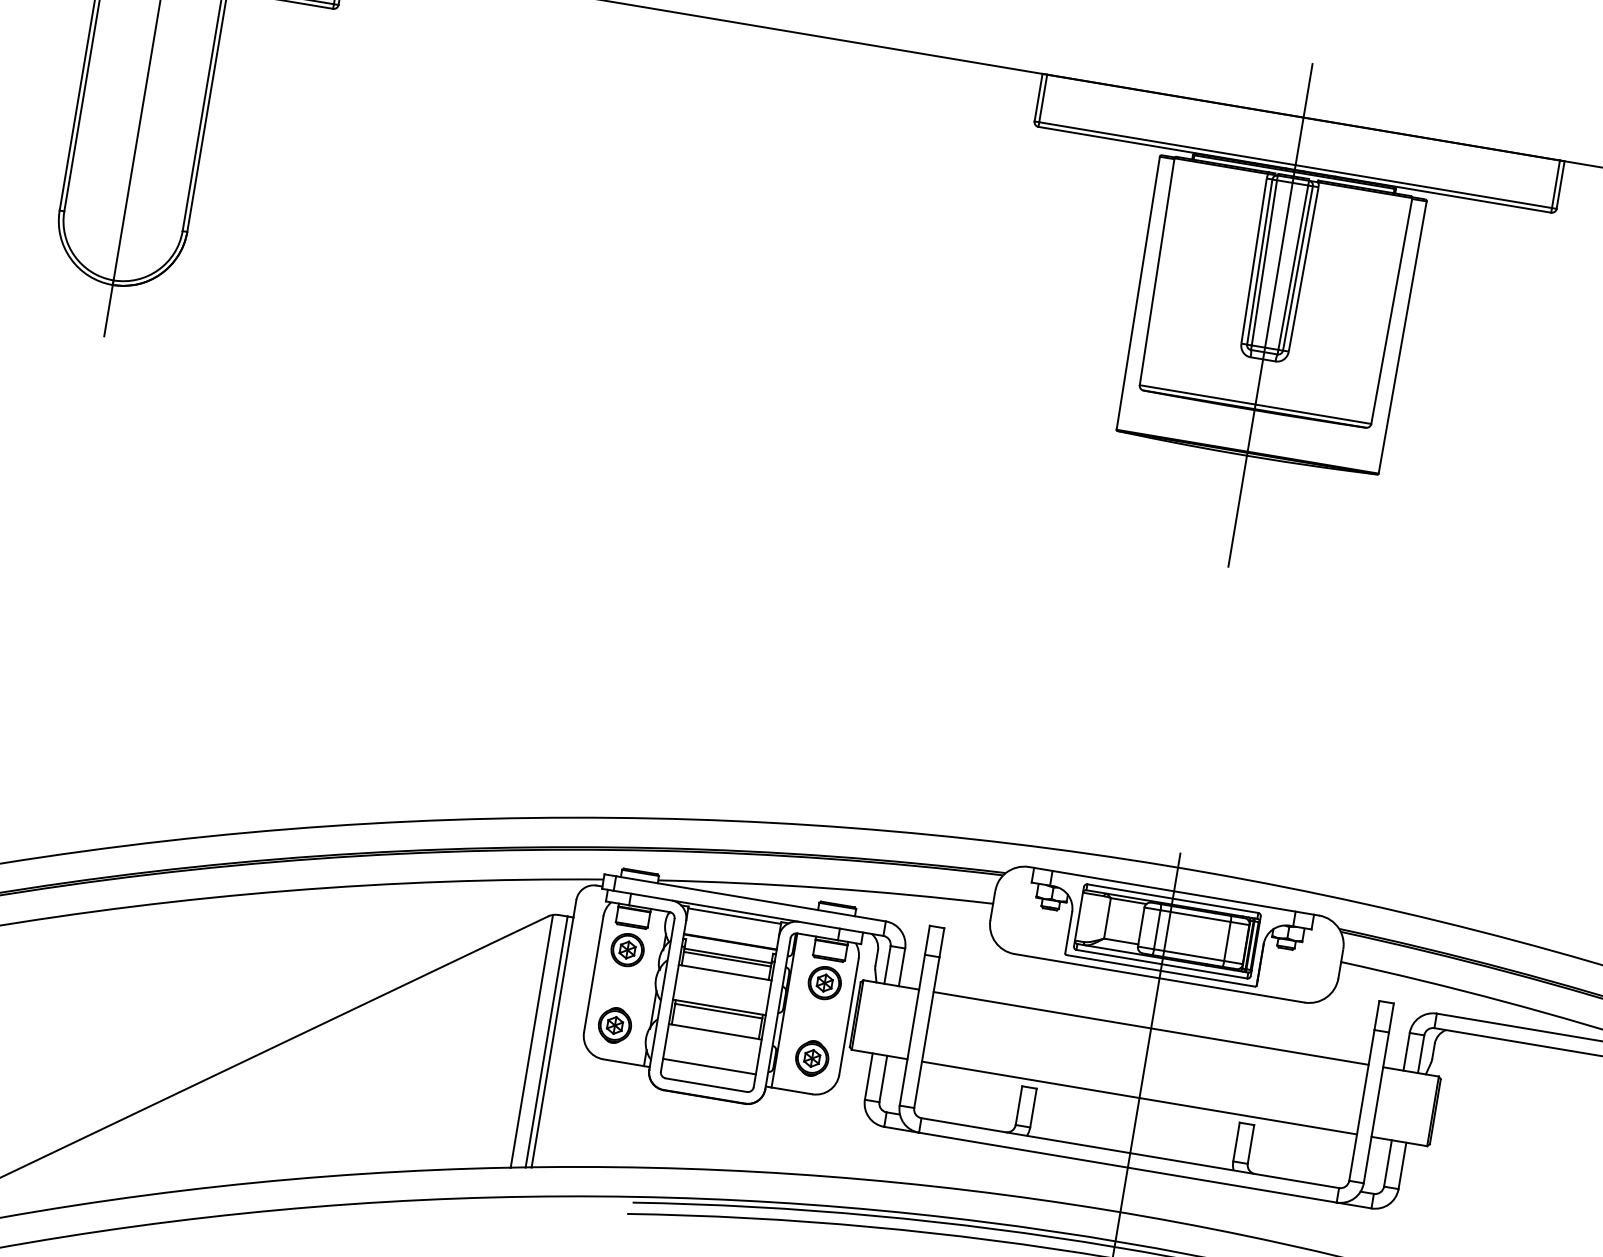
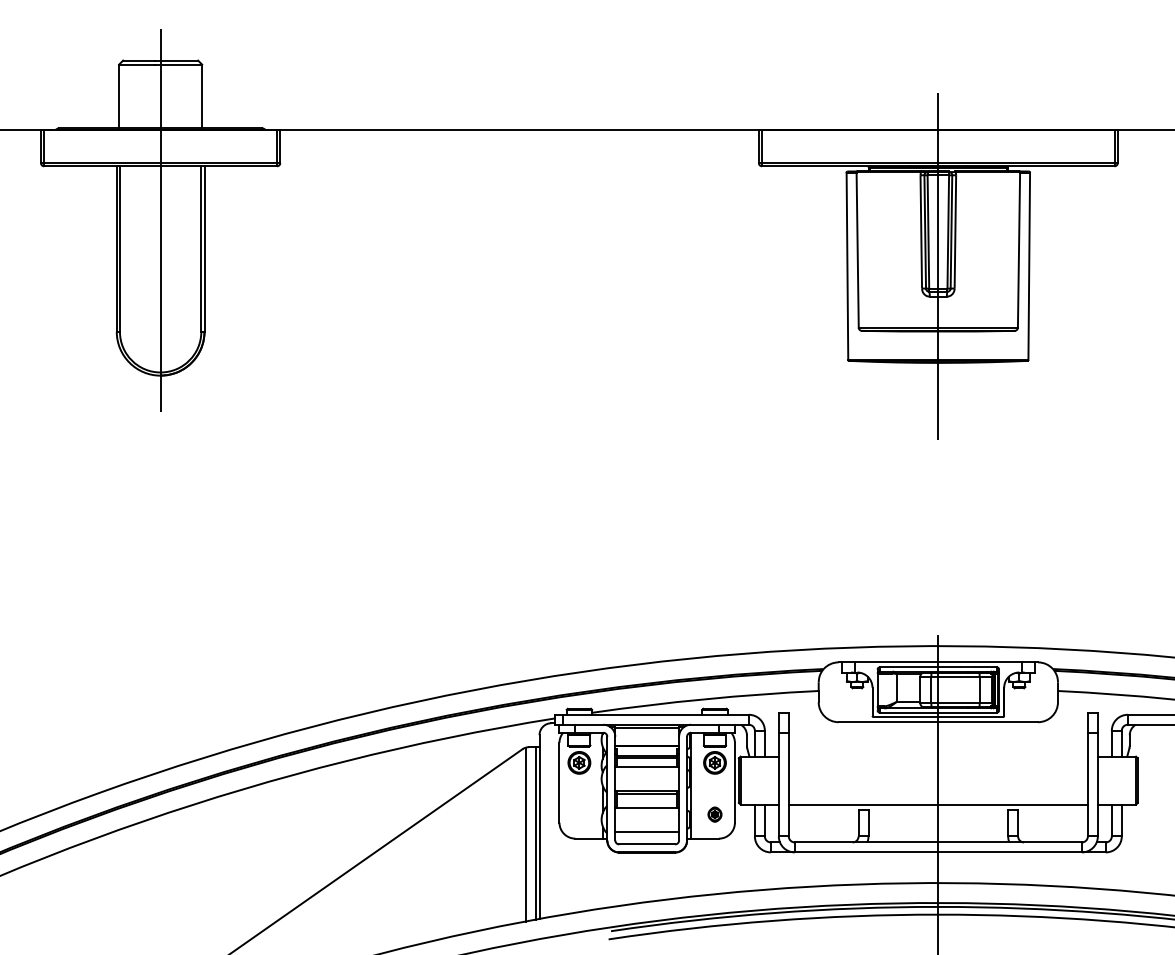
part: (615, 1025) -> (579, 814), removed
line: (1149, 1027) -> (937, 756), removed
part: (811, 1058) -> (714, 814), size x0.6

